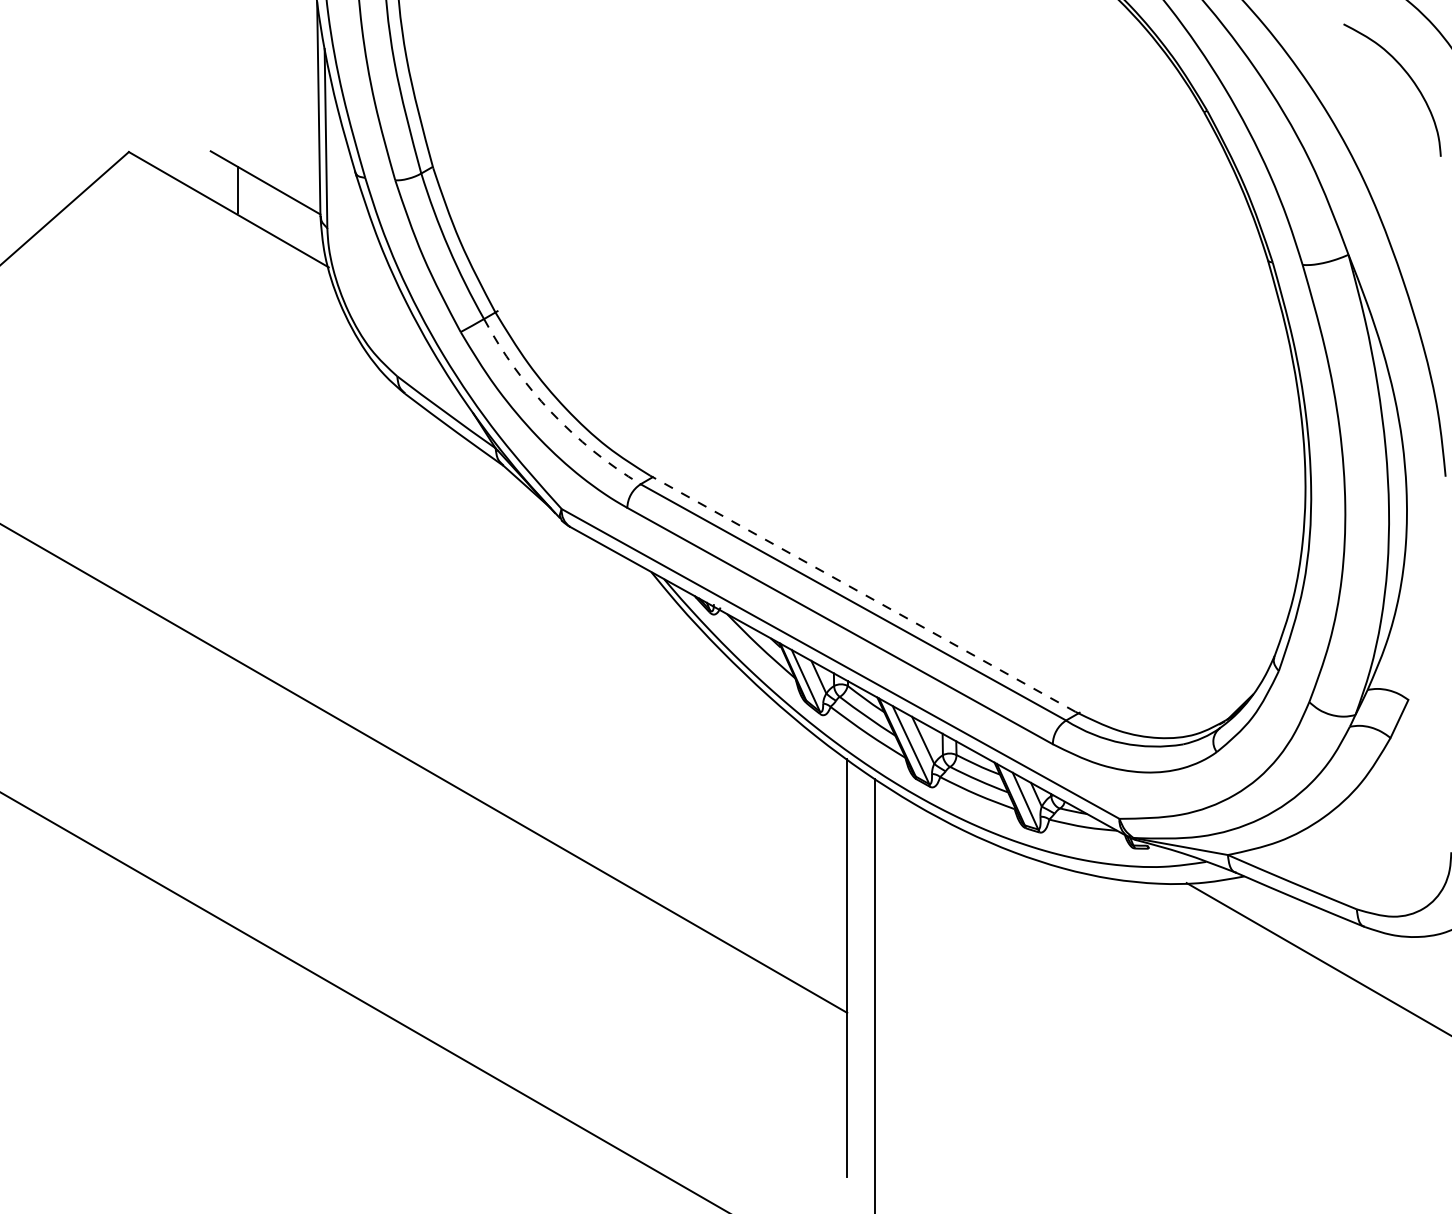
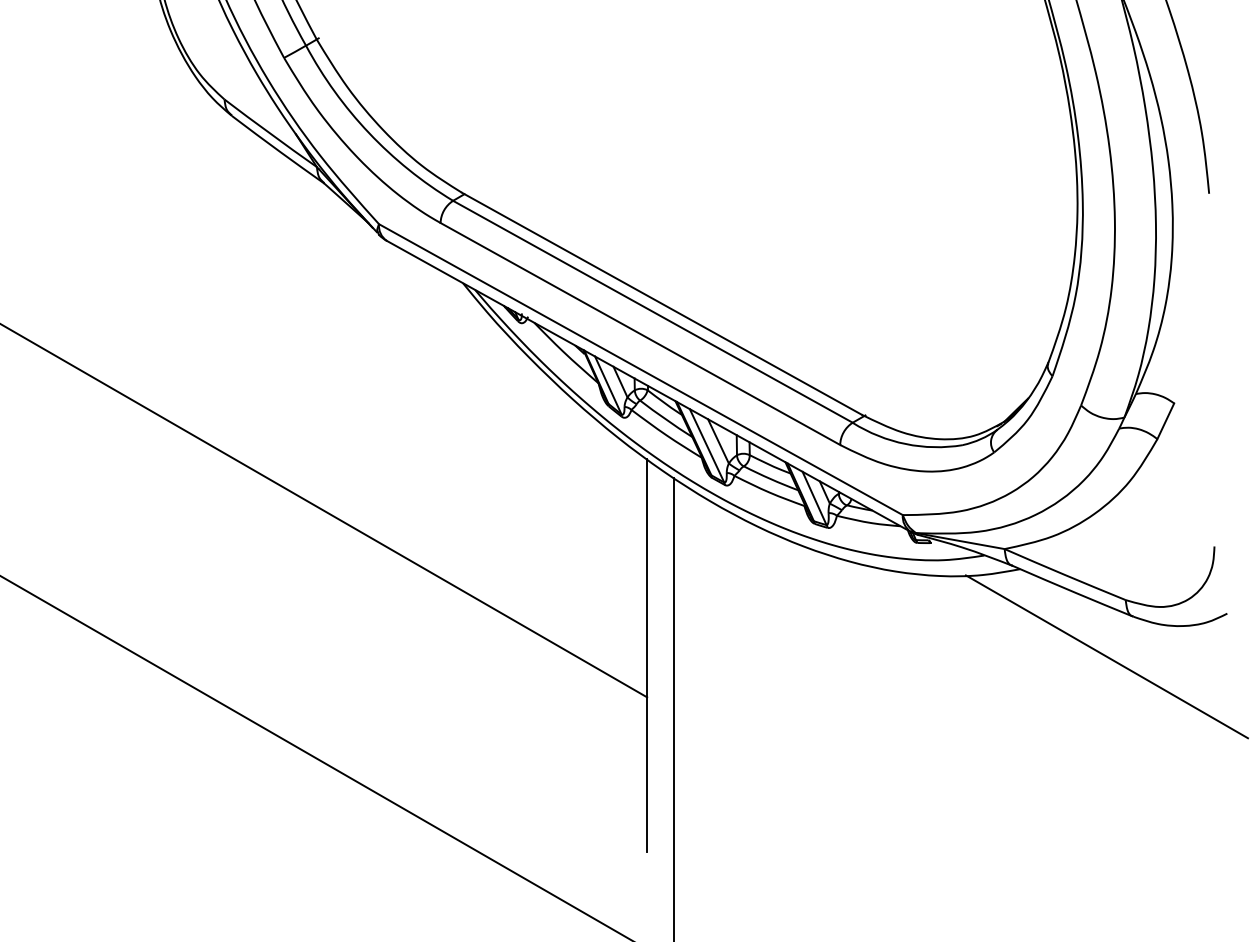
arc: (551, 412) -> (369, 133), dashed -> solid
line: (862, 593) -> (661, 303), dashed -> solid

